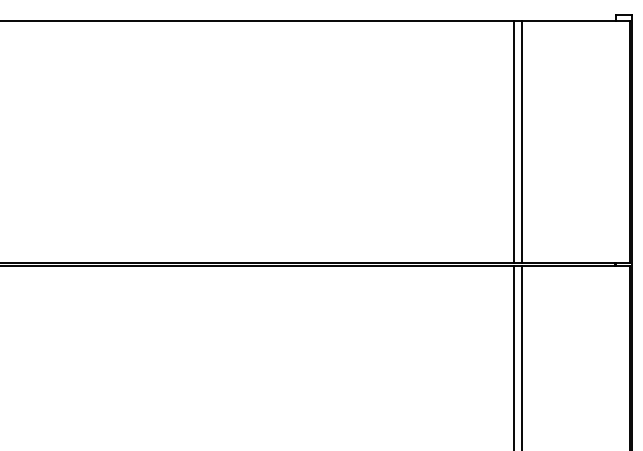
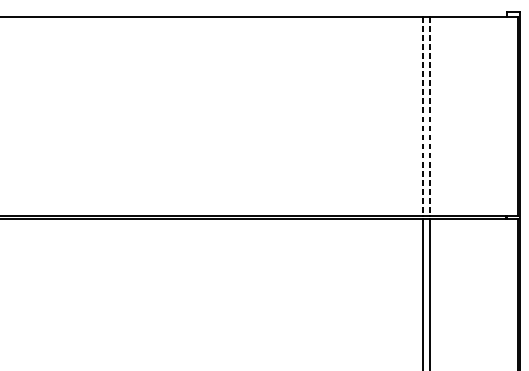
line: (514, 142) -> (423, 117), solid -> dashed
line: (522, 142) -> (429, 117), solid -> dashed

